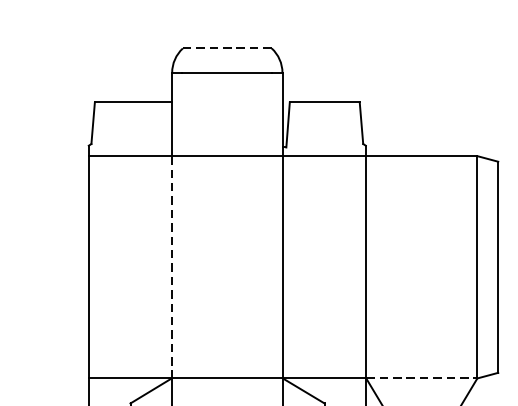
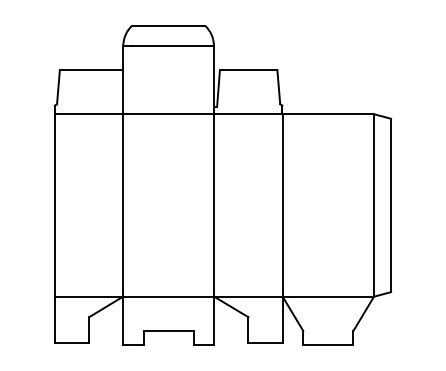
line: (228, 48) -> (169, 25), dashed -> solid
line: (171, 267) -> (122, 205), dashed -> solid
line: (422, 378) -> (328, 296), dashed -> solid

